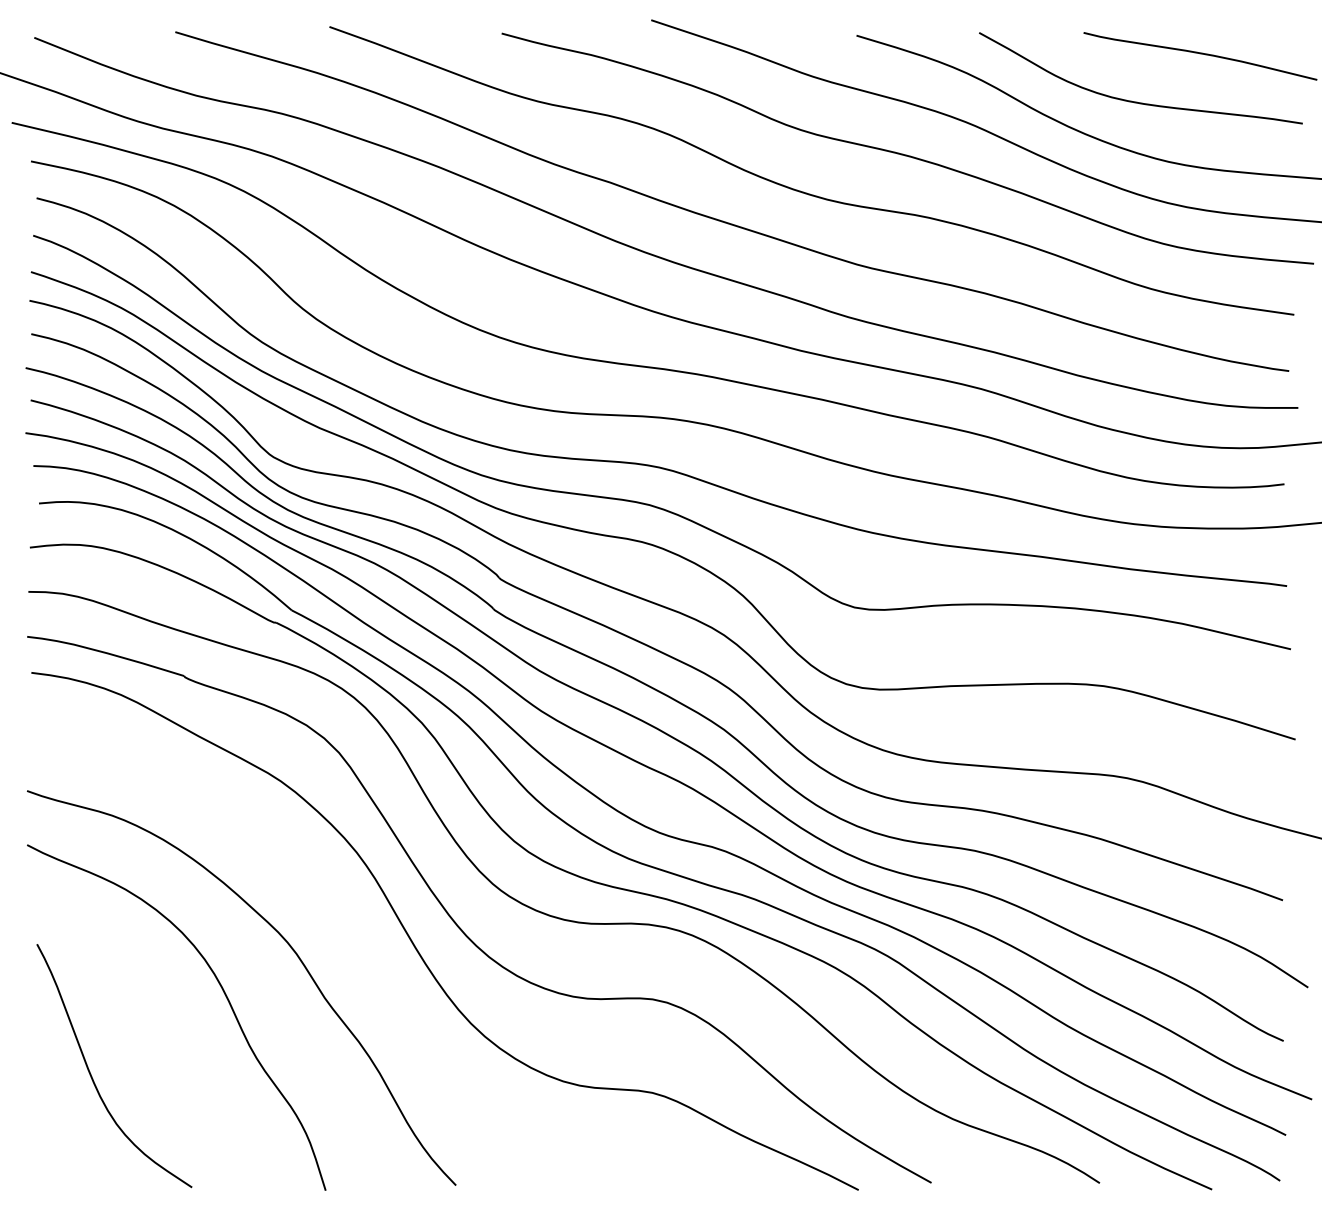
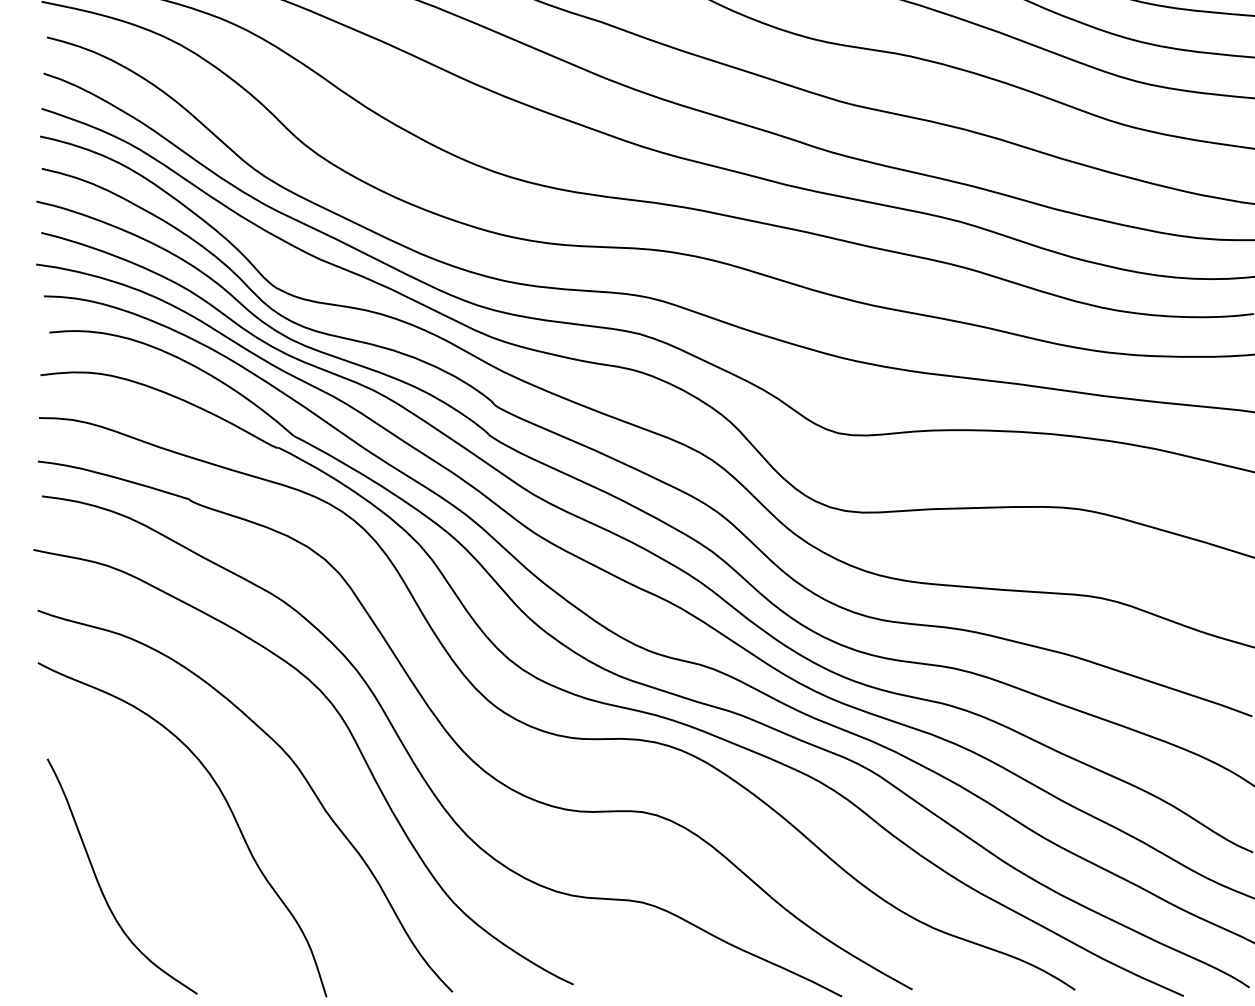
curve: (354, 926) -> (354, 741), added

